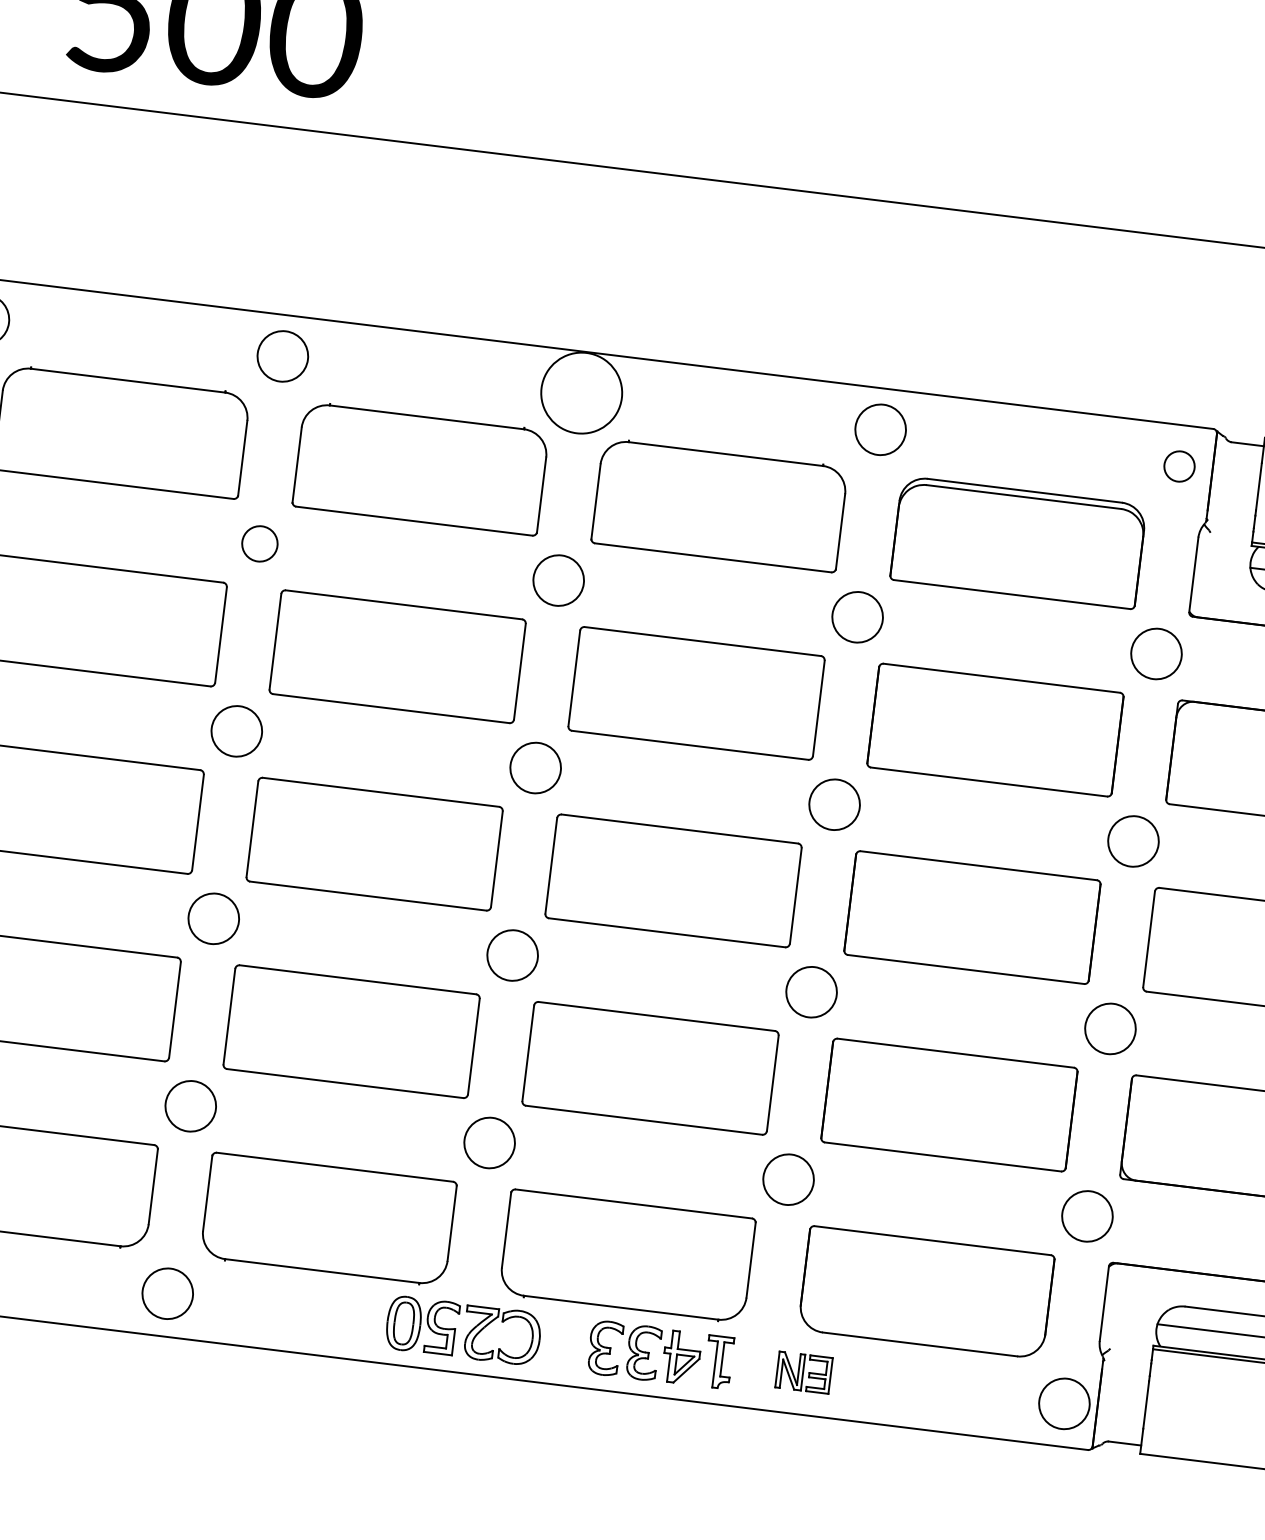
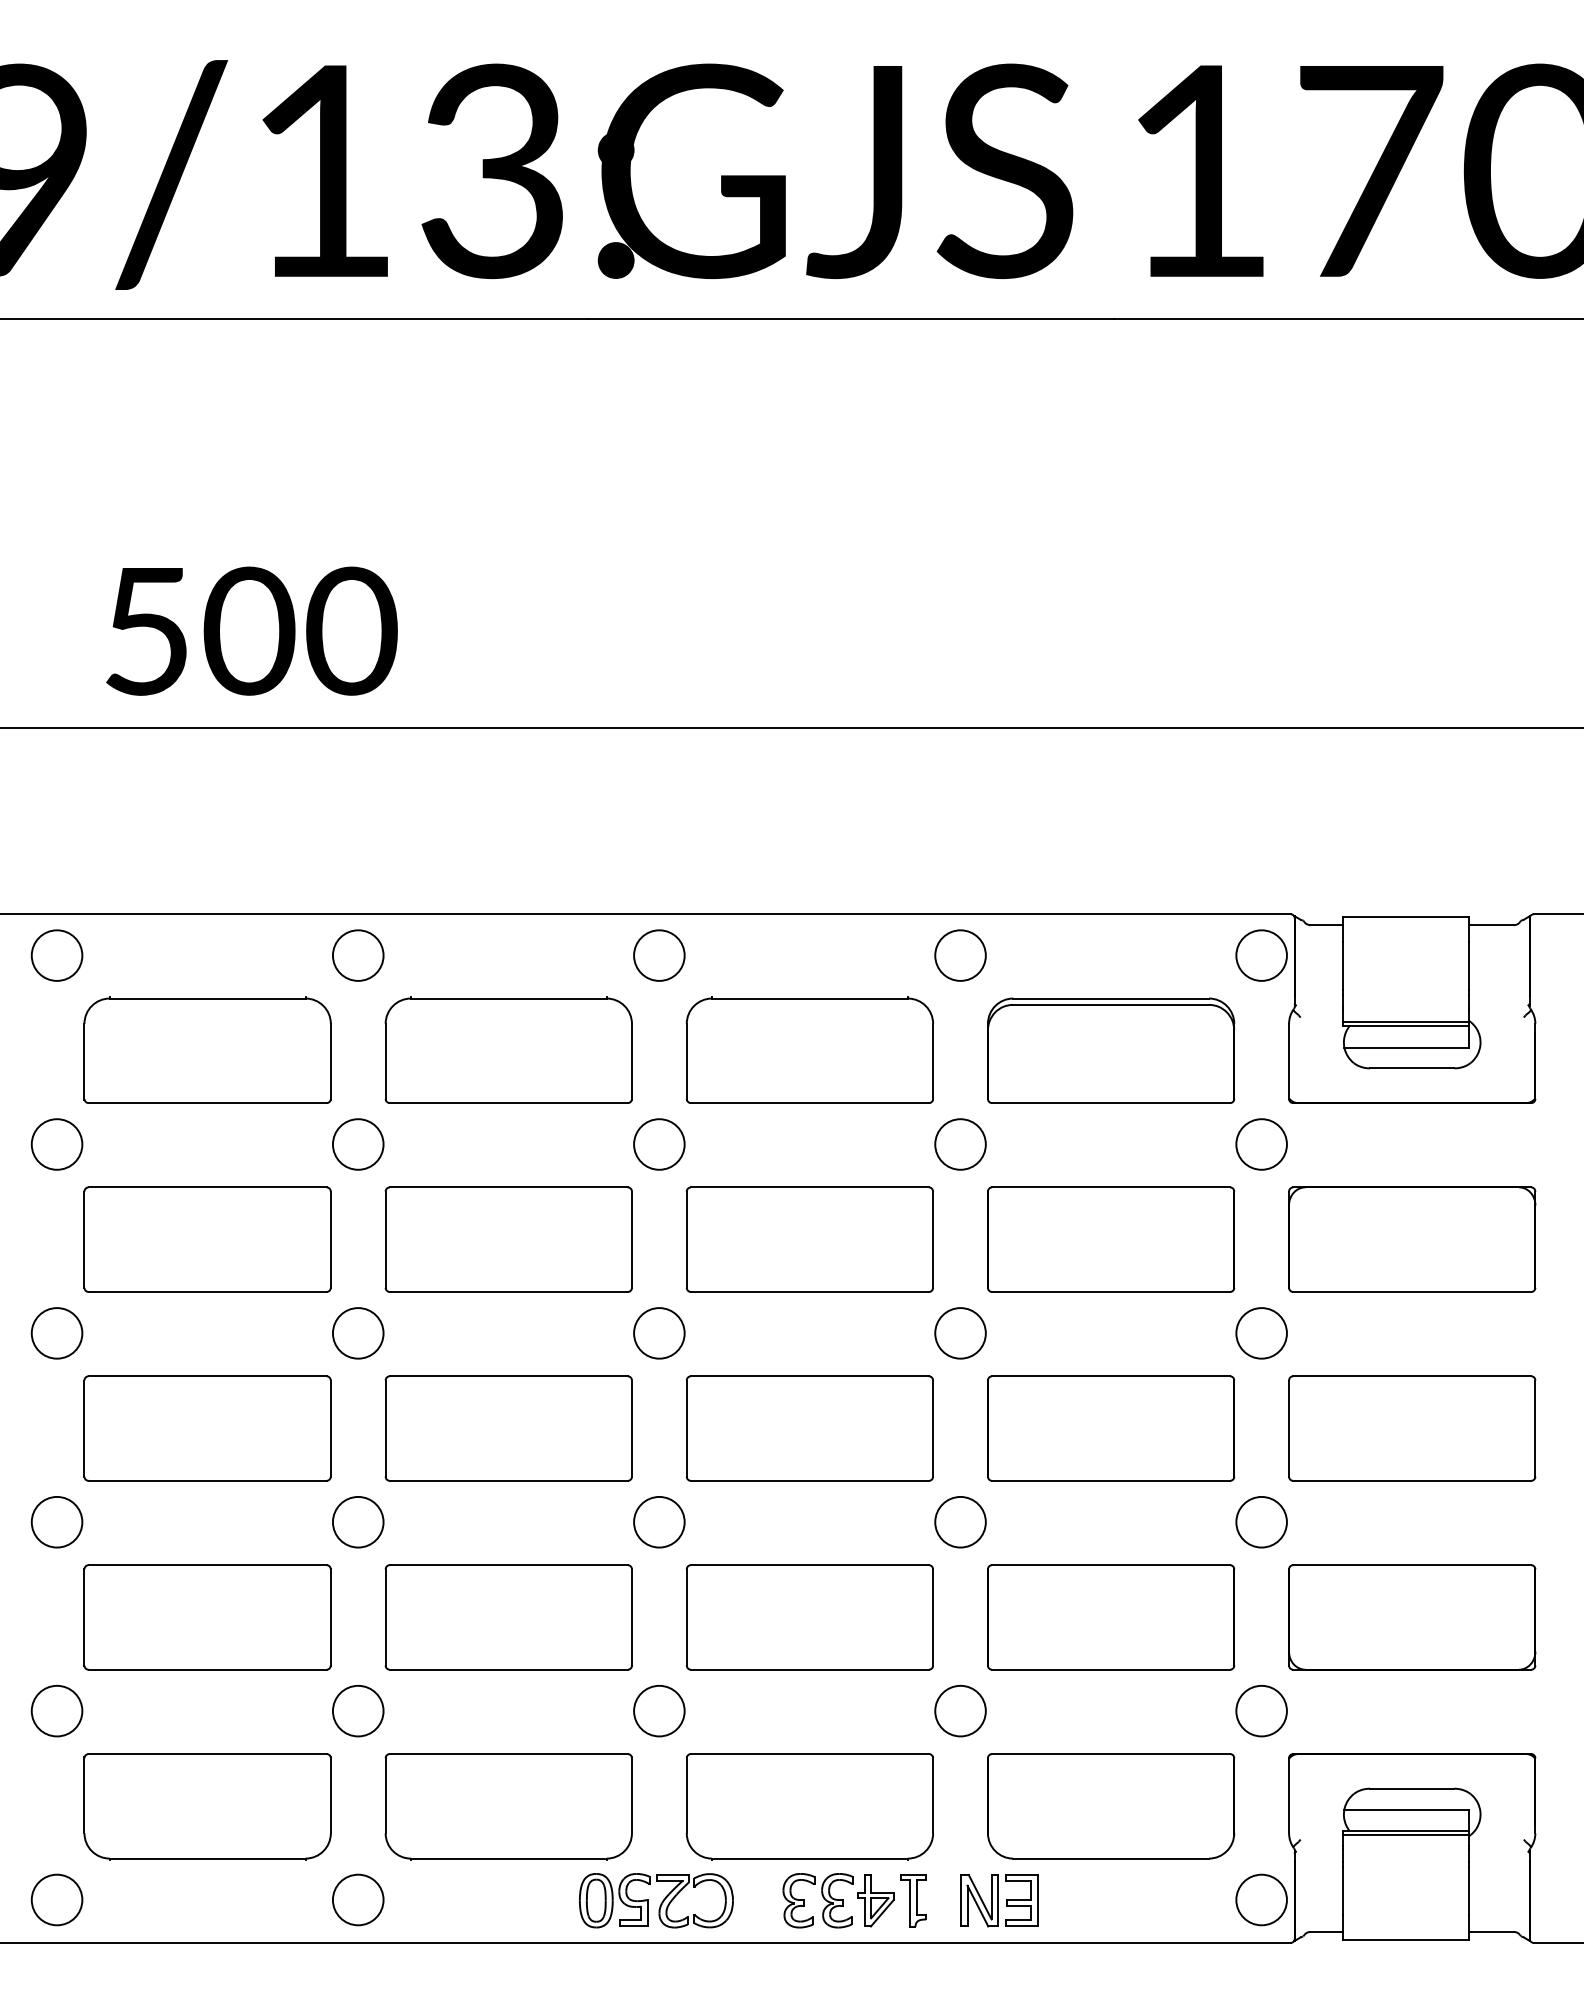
circle: (581, 393) -> (659, 955), size x0.62
circle: (1179, 466) -> (1261, 955), size x1.67
circle: (260, 543) -> (358, 1144), size x1.43
part: (804, 1372) -> (999, 1900), size x1.43

